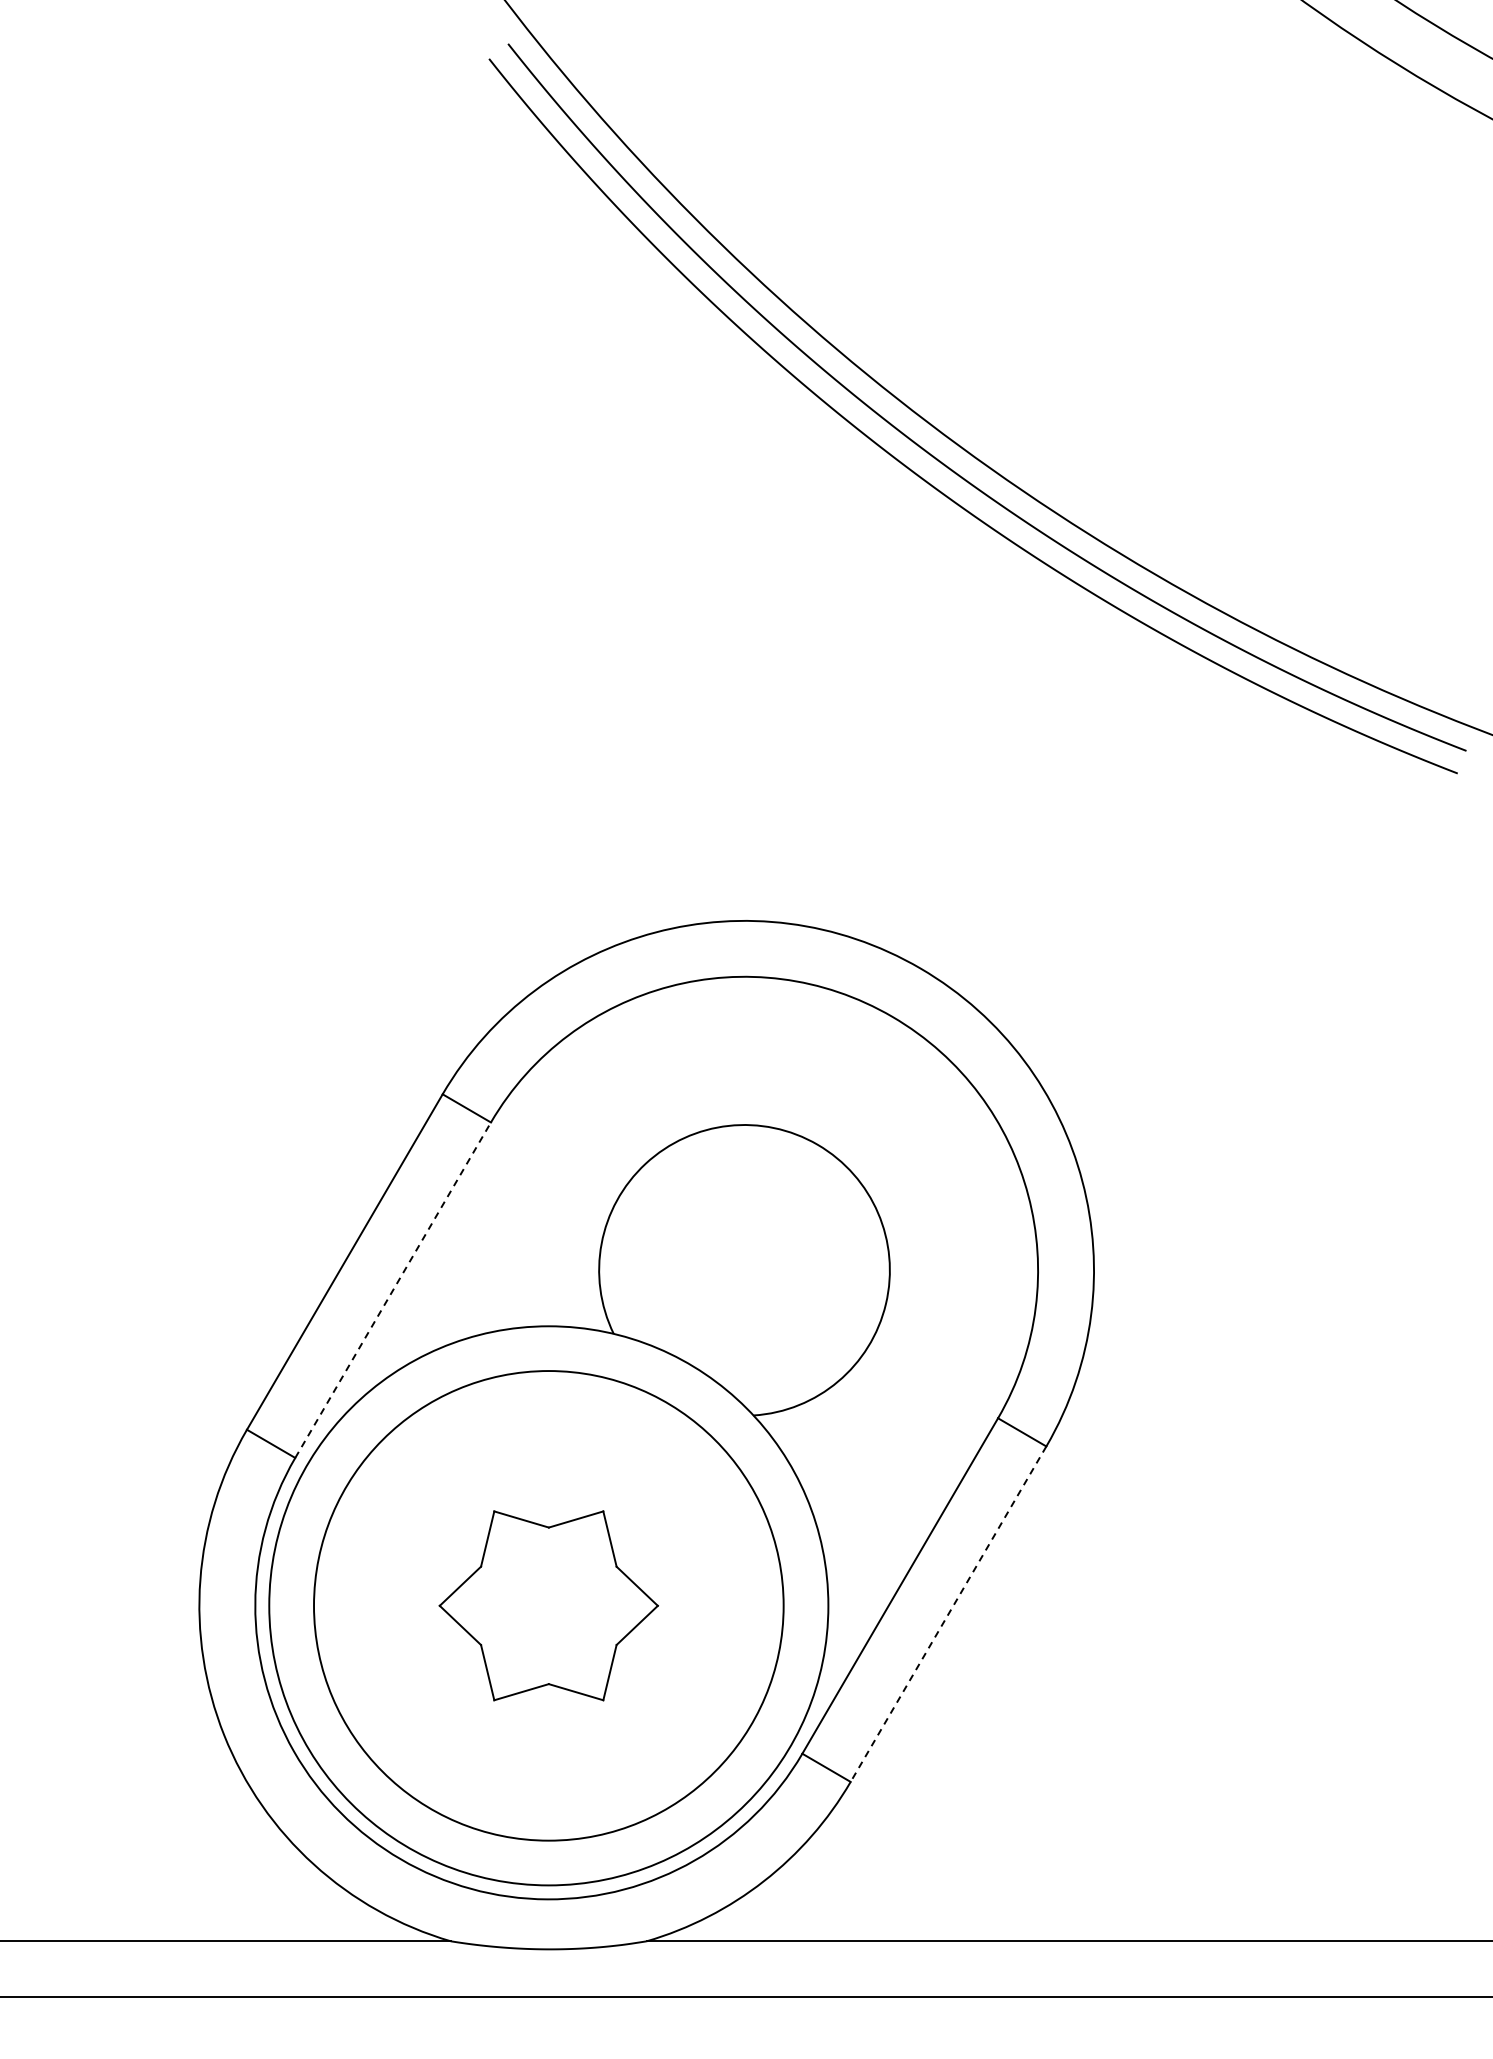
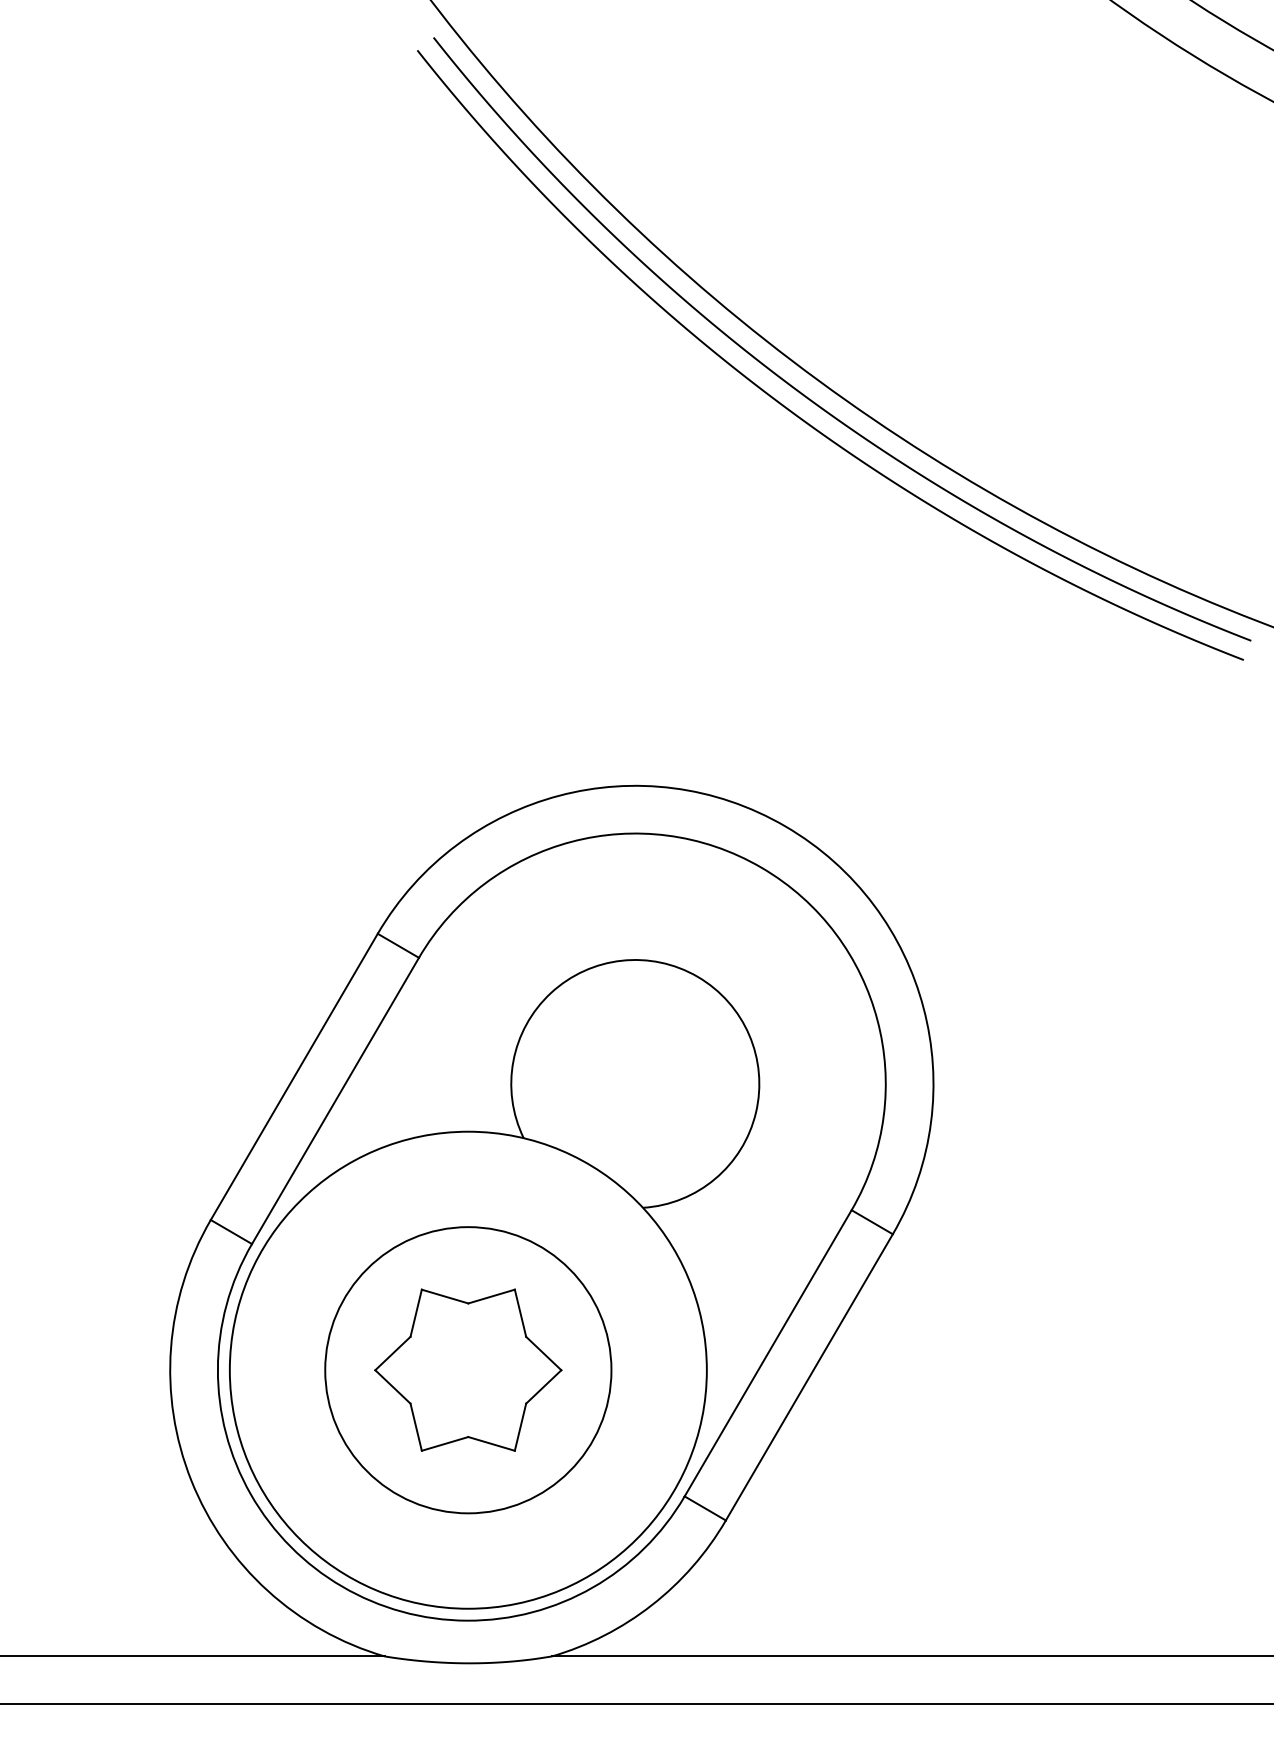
line: (393, 1289) -> (335, 1100), dashed -> solid
circle: (548, 1605) -> (468, 1369), size x0.71
line: (948, 1614) -> (809, 1377), dashed -> solid

